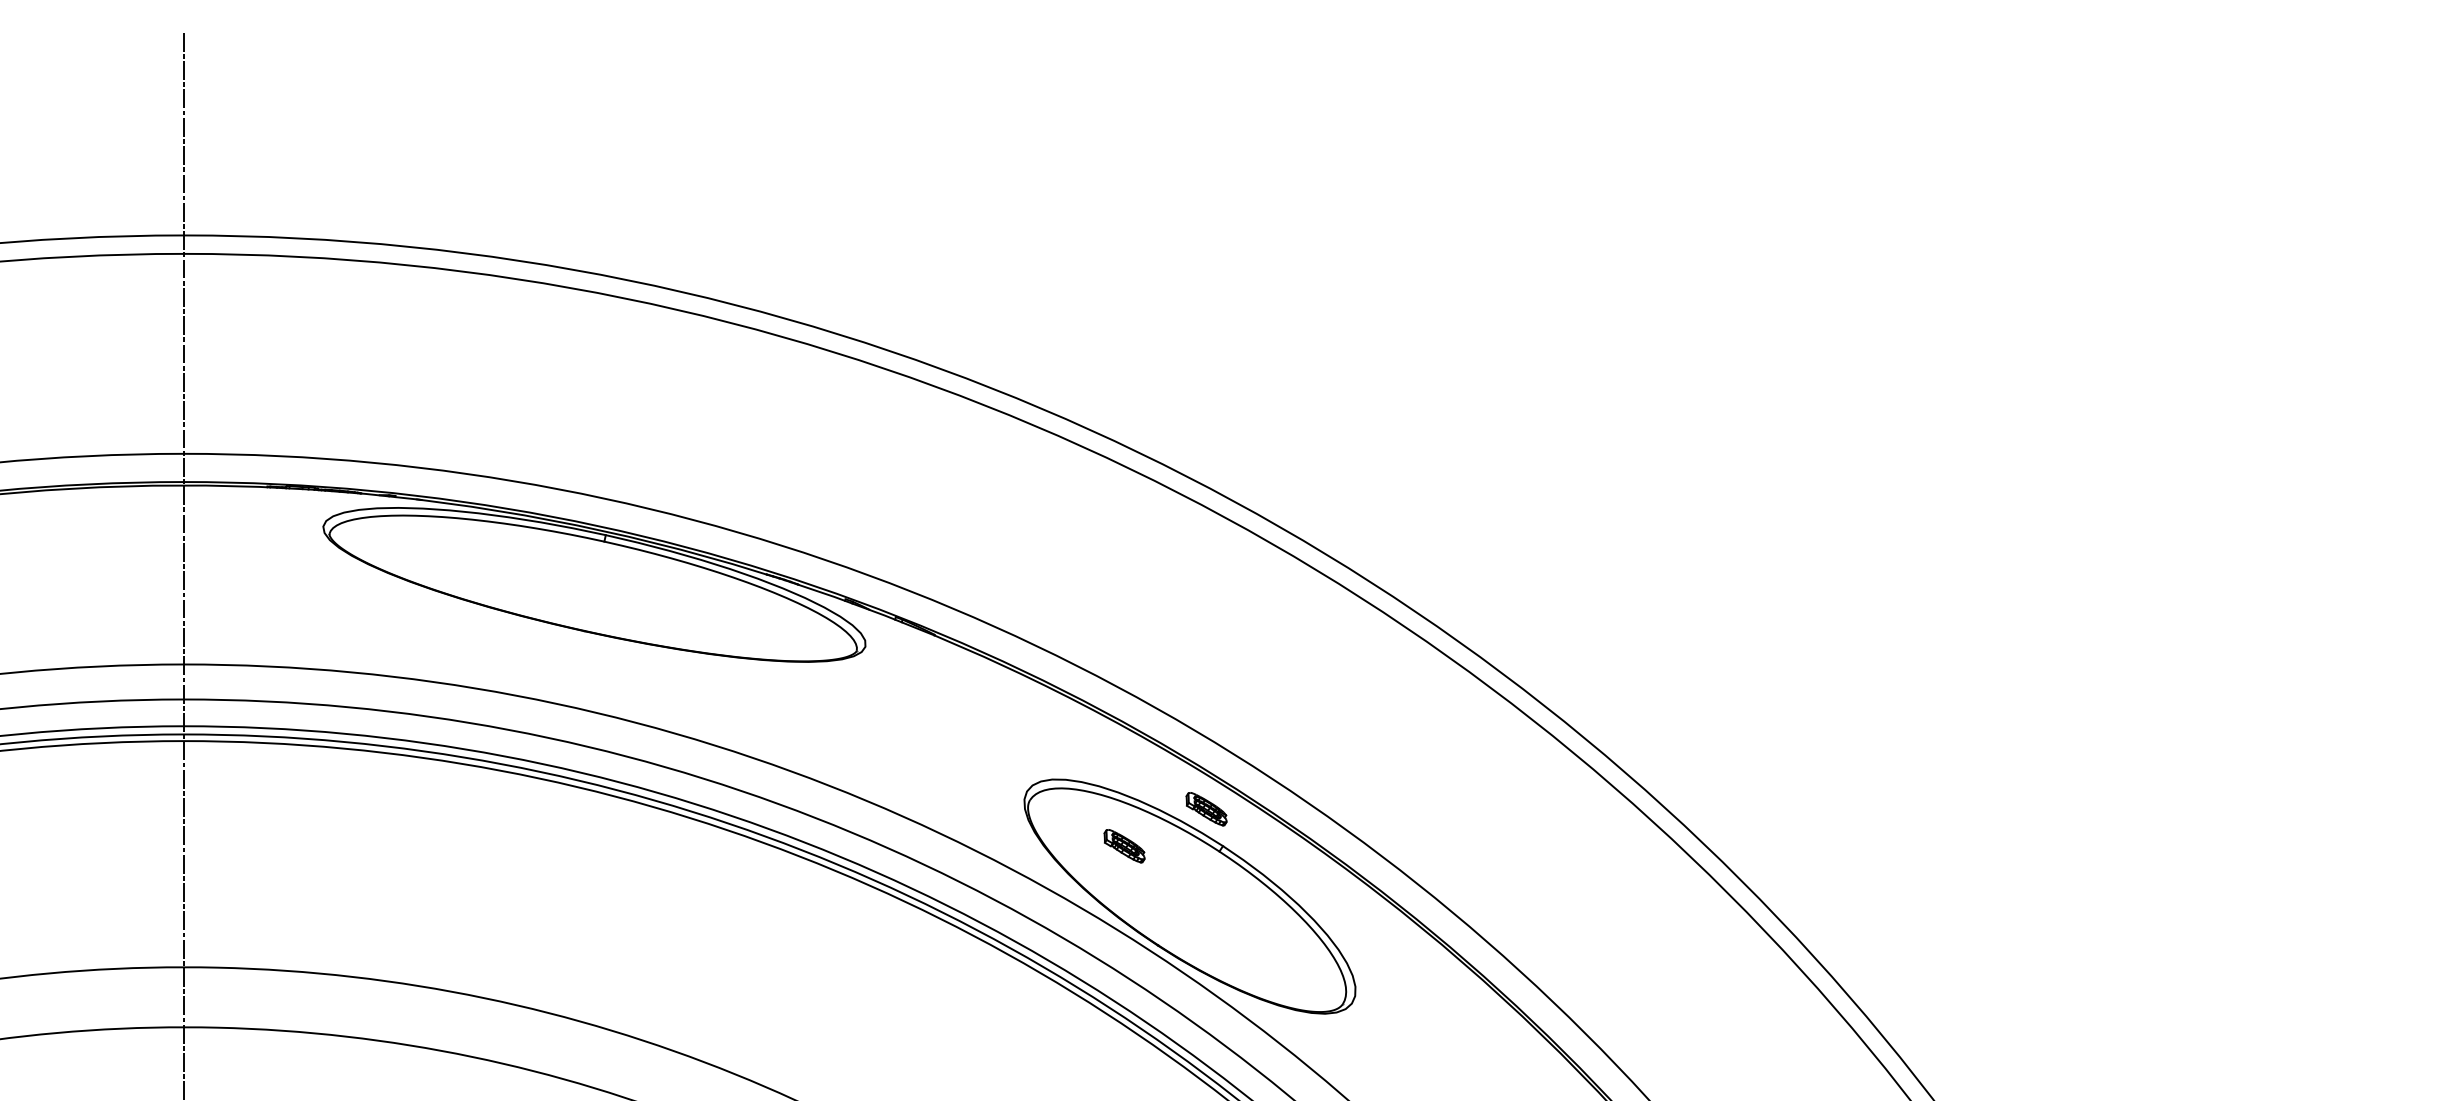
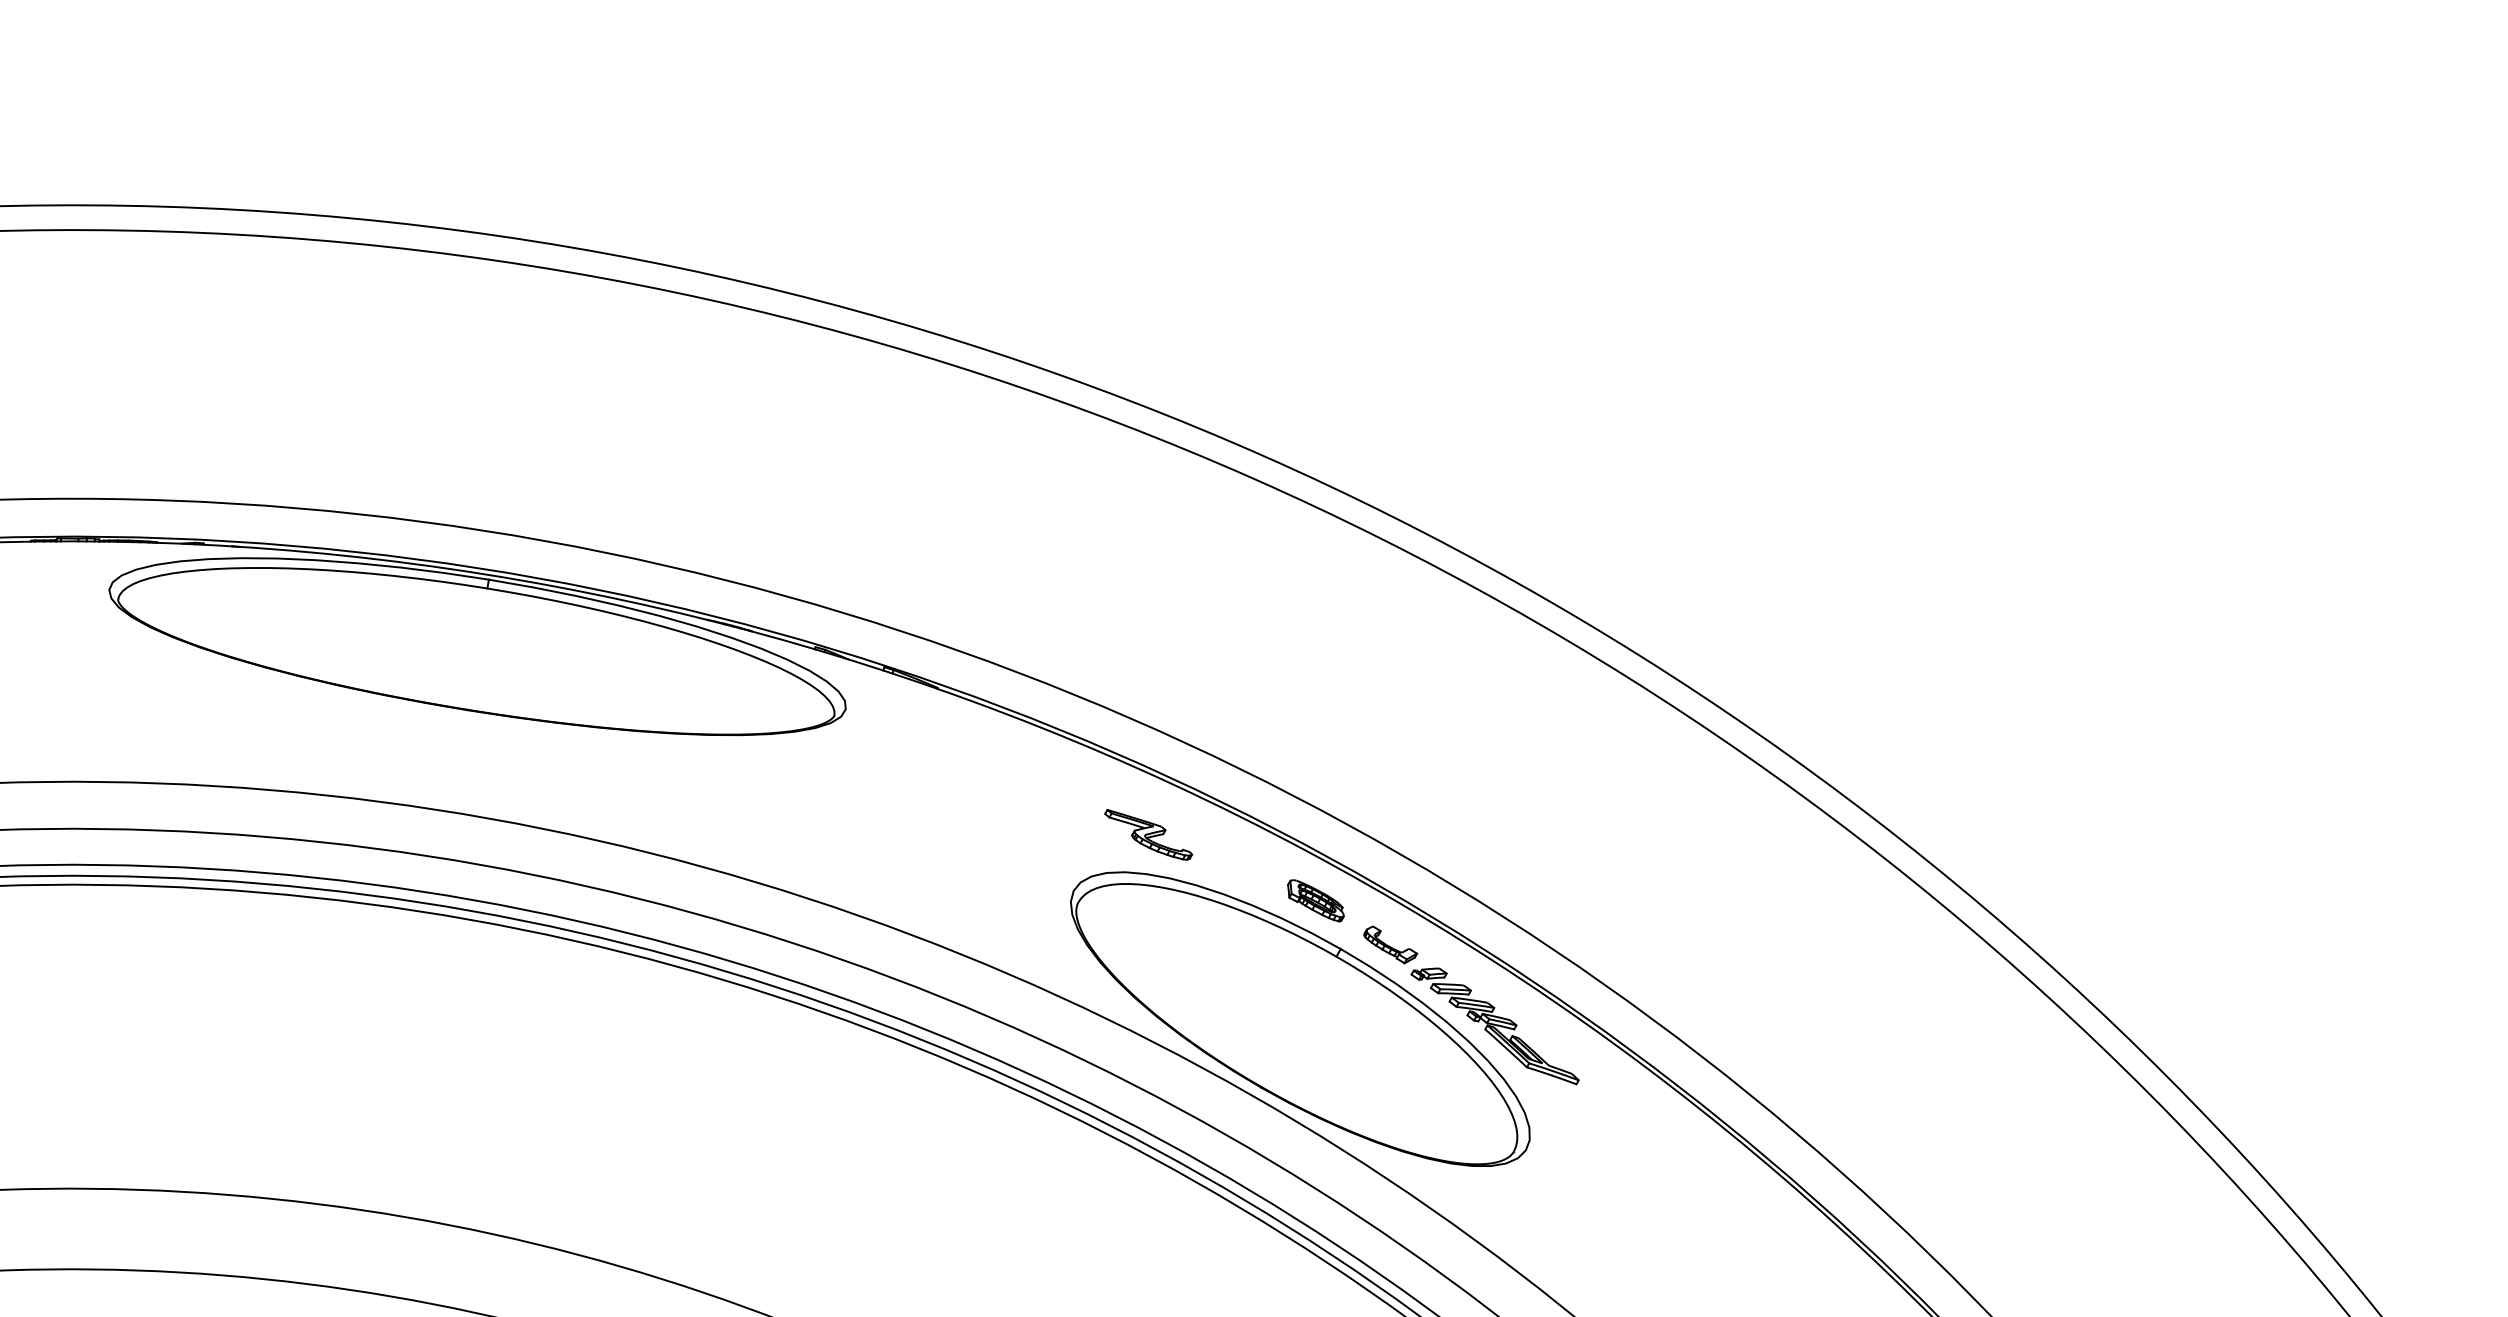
part: (1084, 752) -> (1147, 834), added
part: (1124, 846) -> (1208, 957), removed
part: (1317, 893) -> (1471, 1005), added

